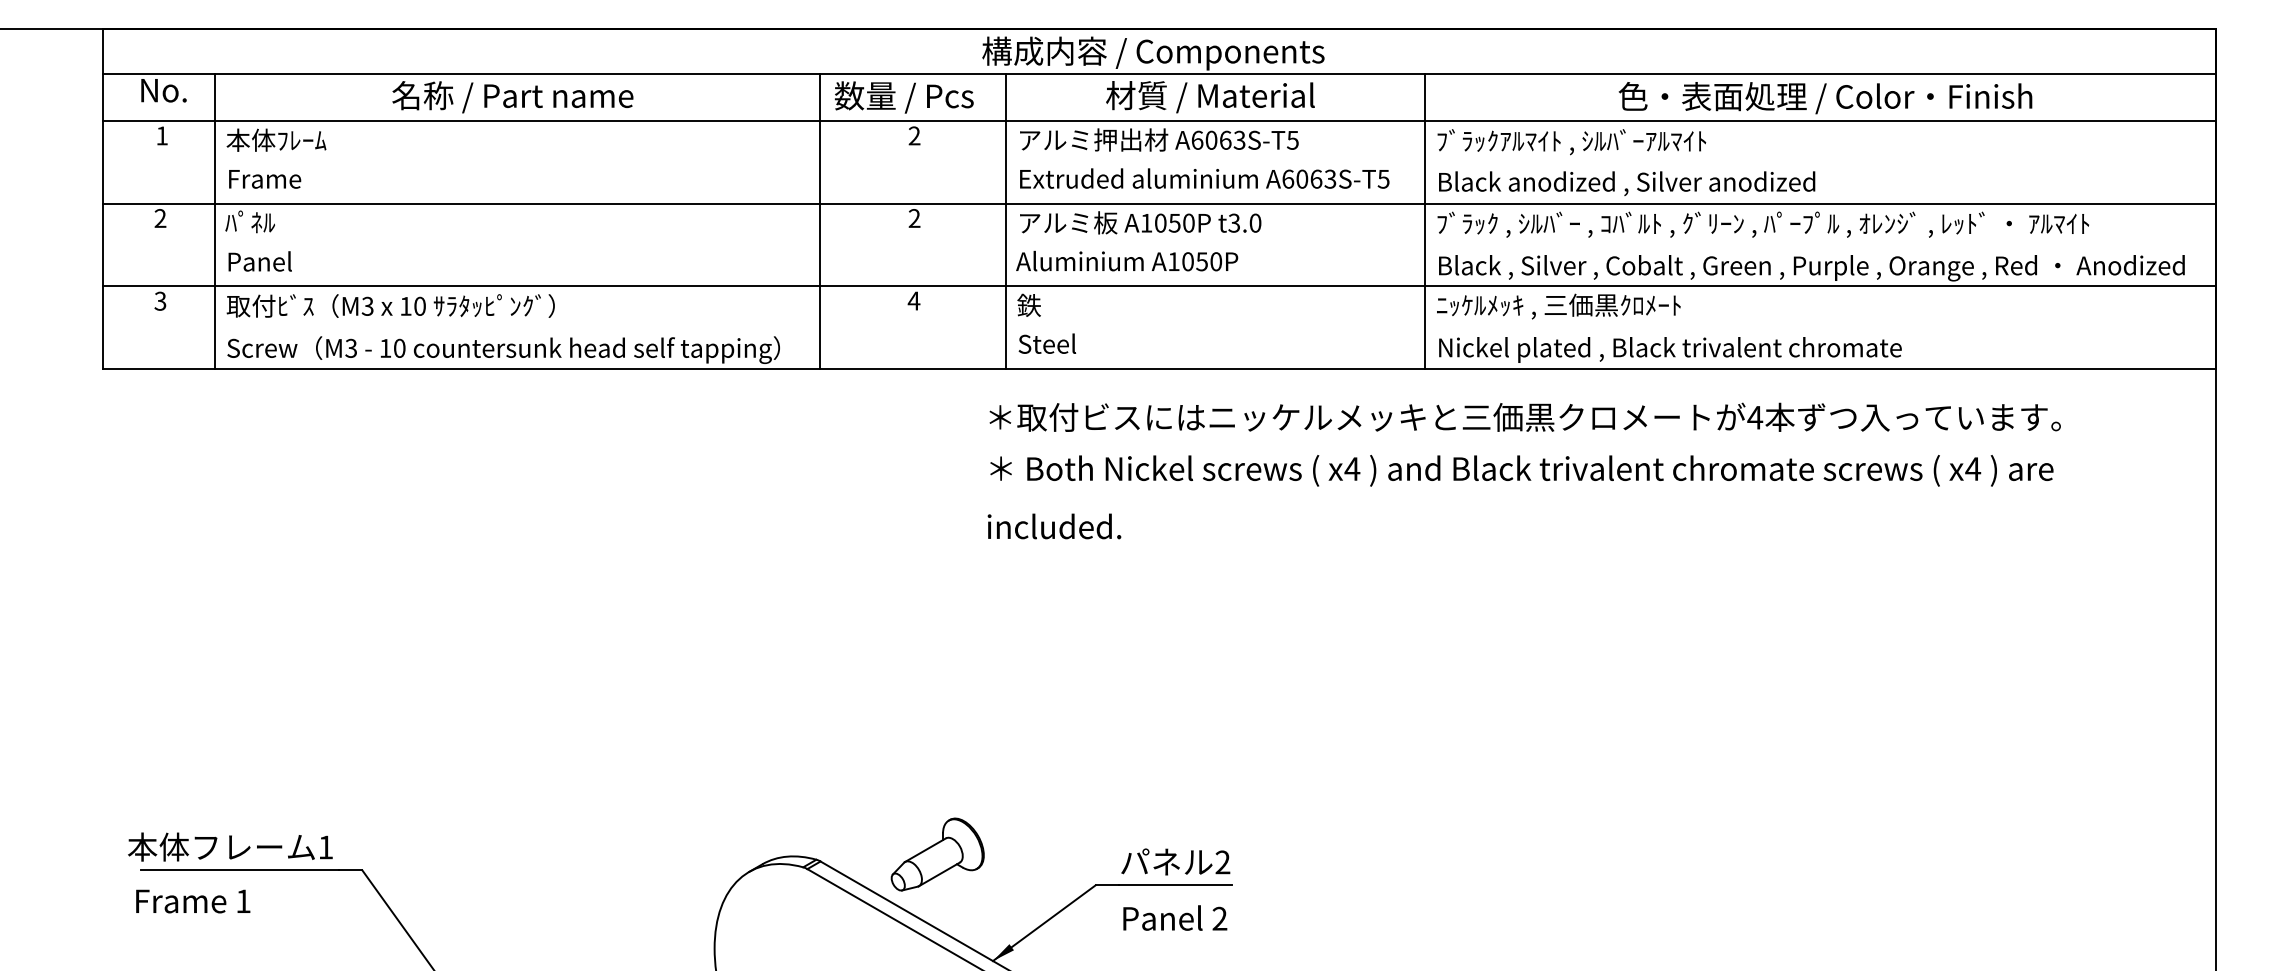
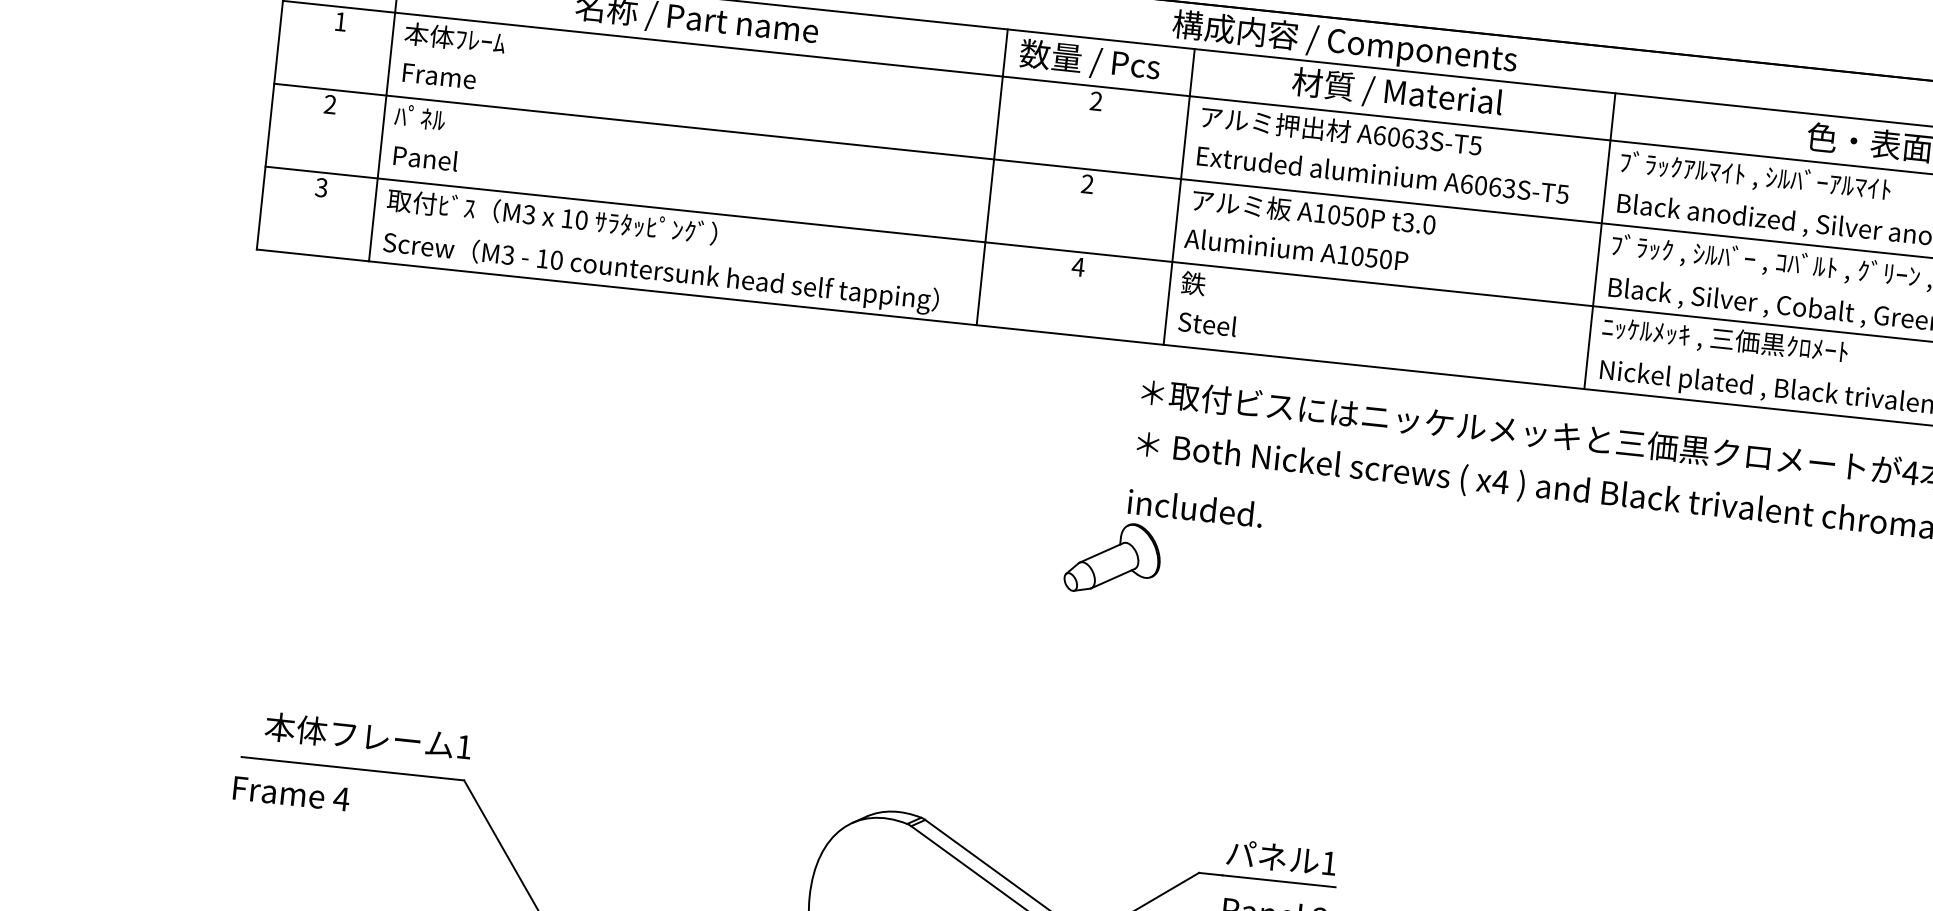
text: (230, 846) -> (368, 736), moved
part: (937, 854) -> (1113, 558), moved
text: (1222, 862) -> (1328, 863), 2 -> 1
text: (243, 900) -> (341, 798), 1 -> 4

